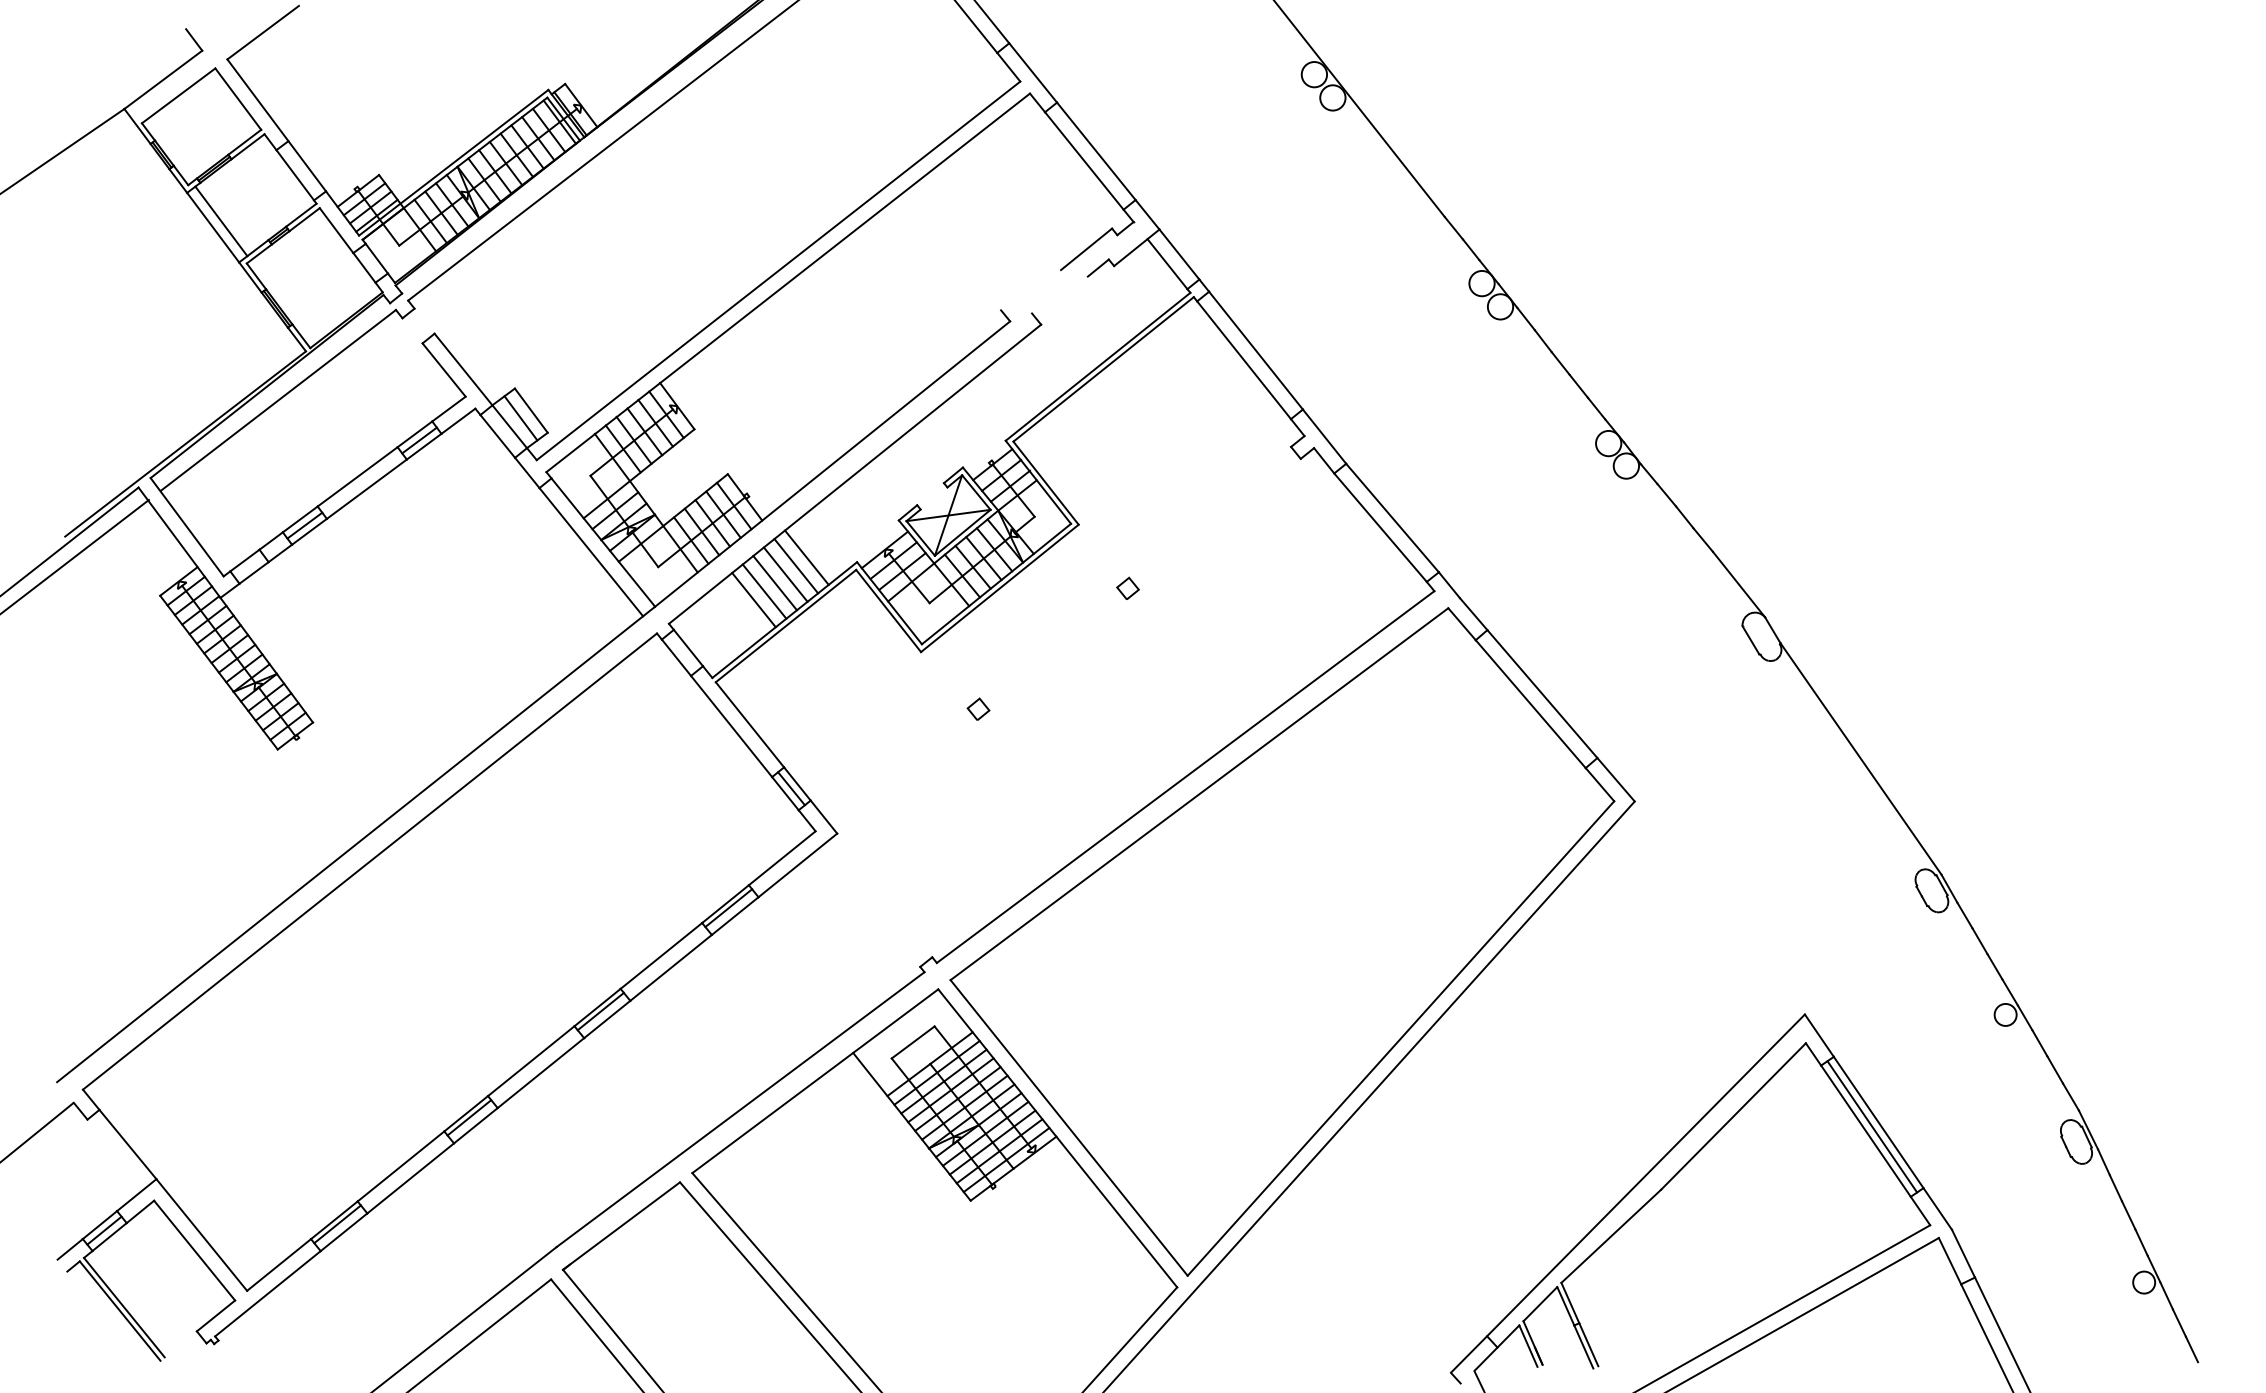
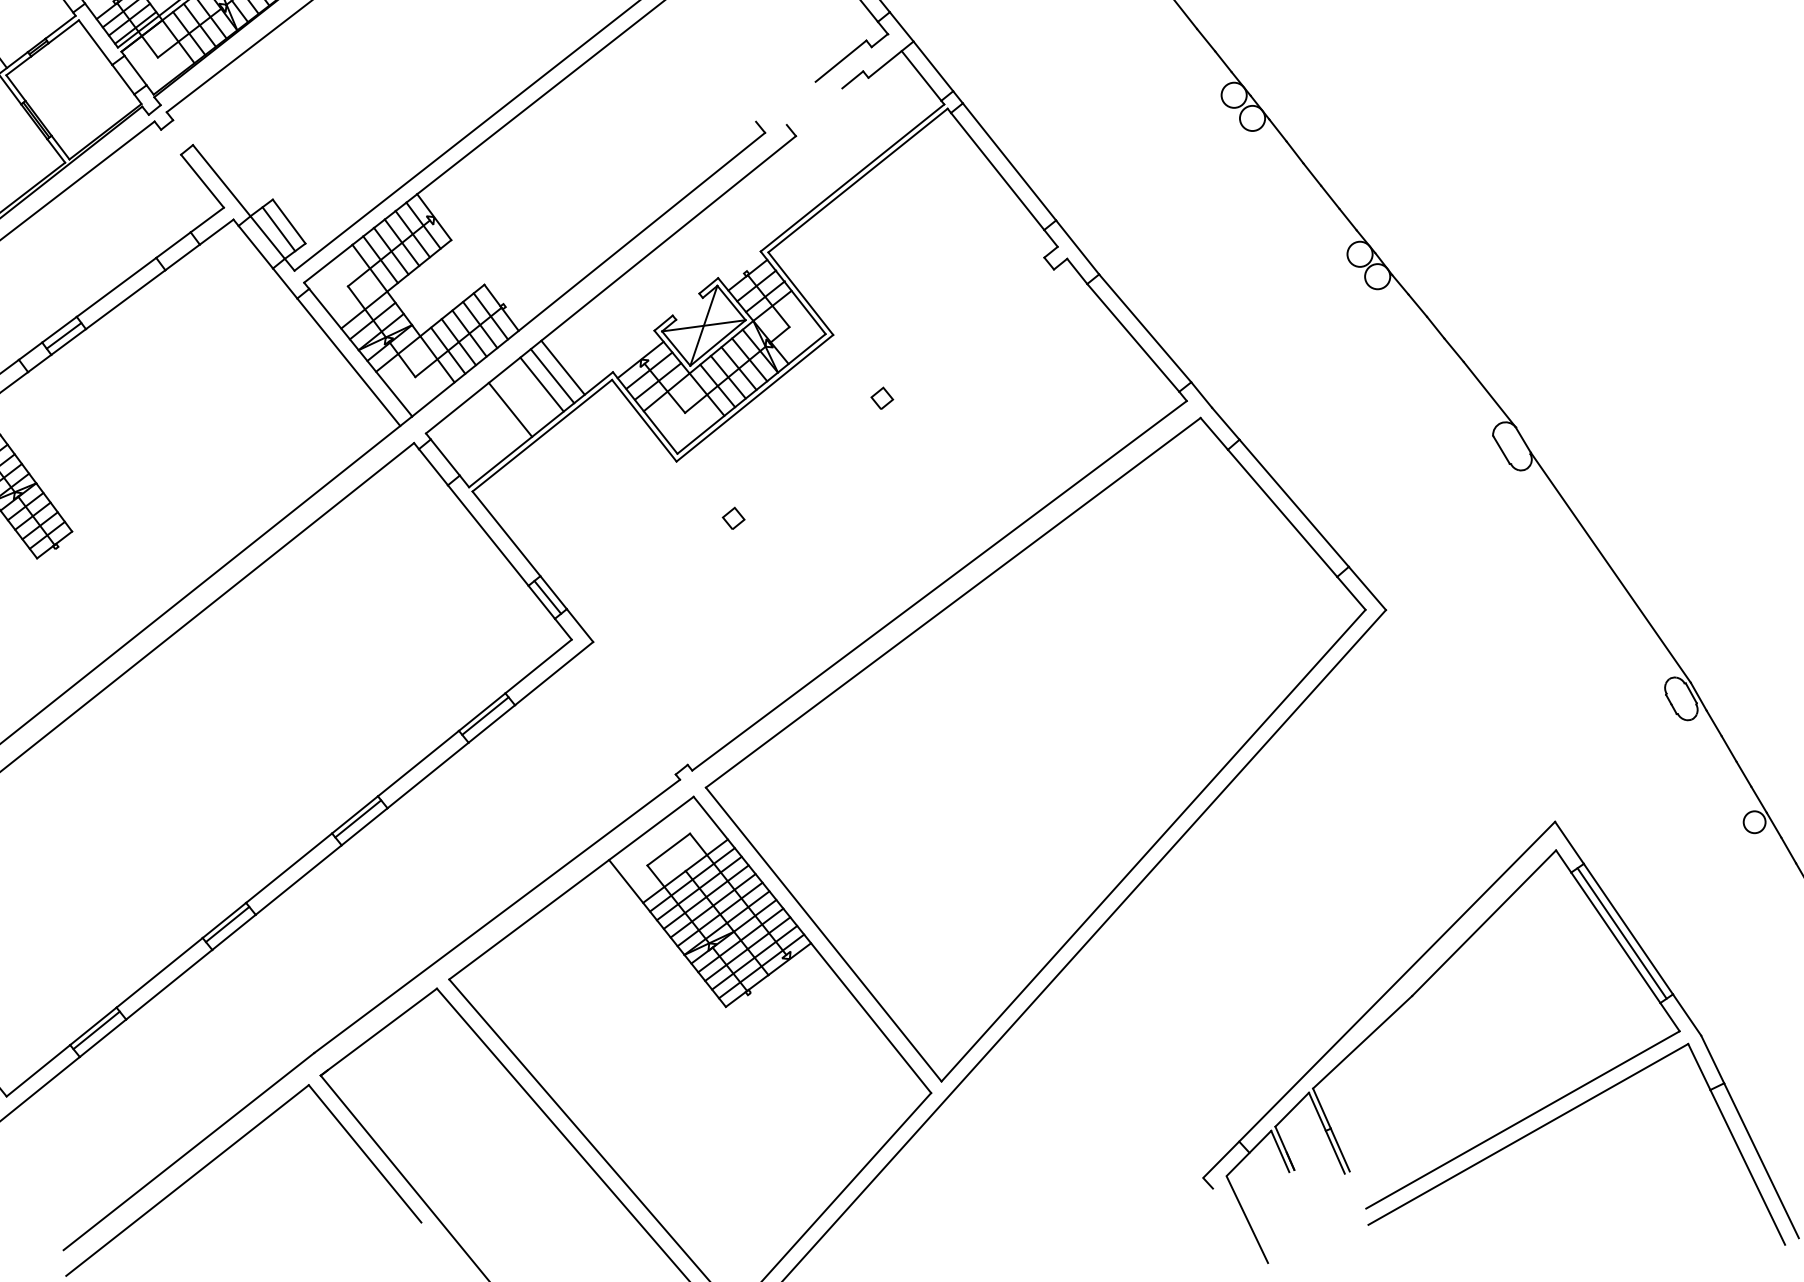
line: (419, 440) -> (178, 251), removed
line: (774, 583) -> (530, 393), removed
line: (764, 591) -> (520, 401), removed

